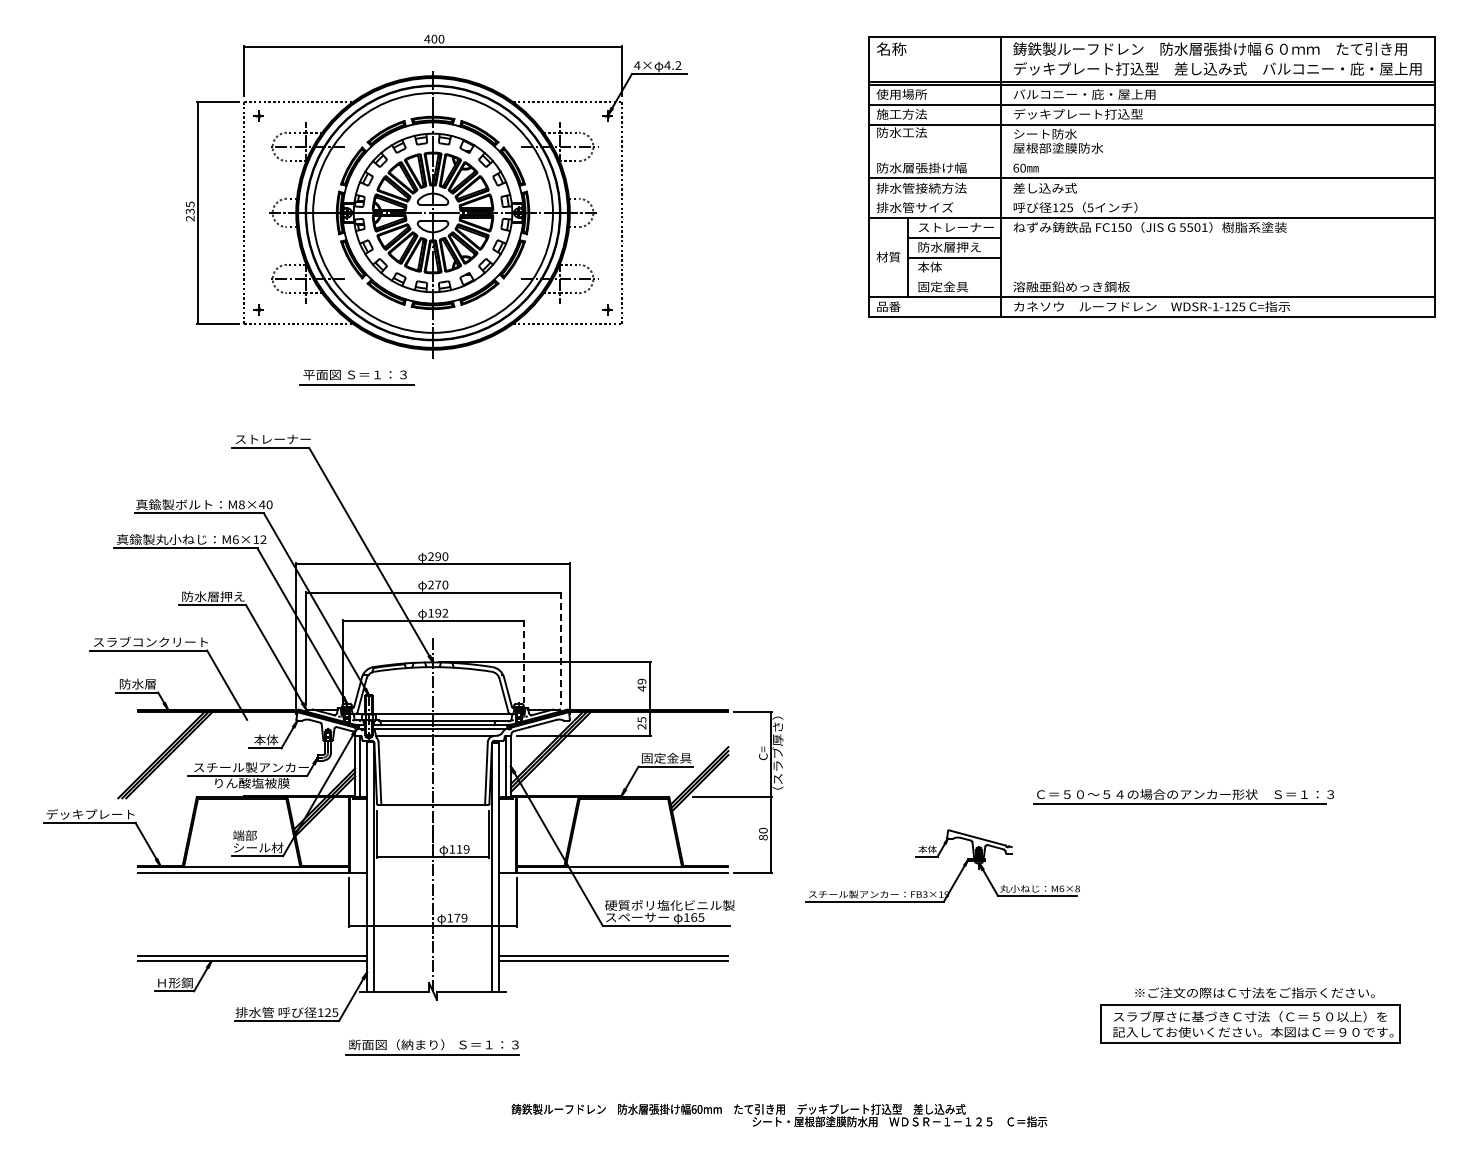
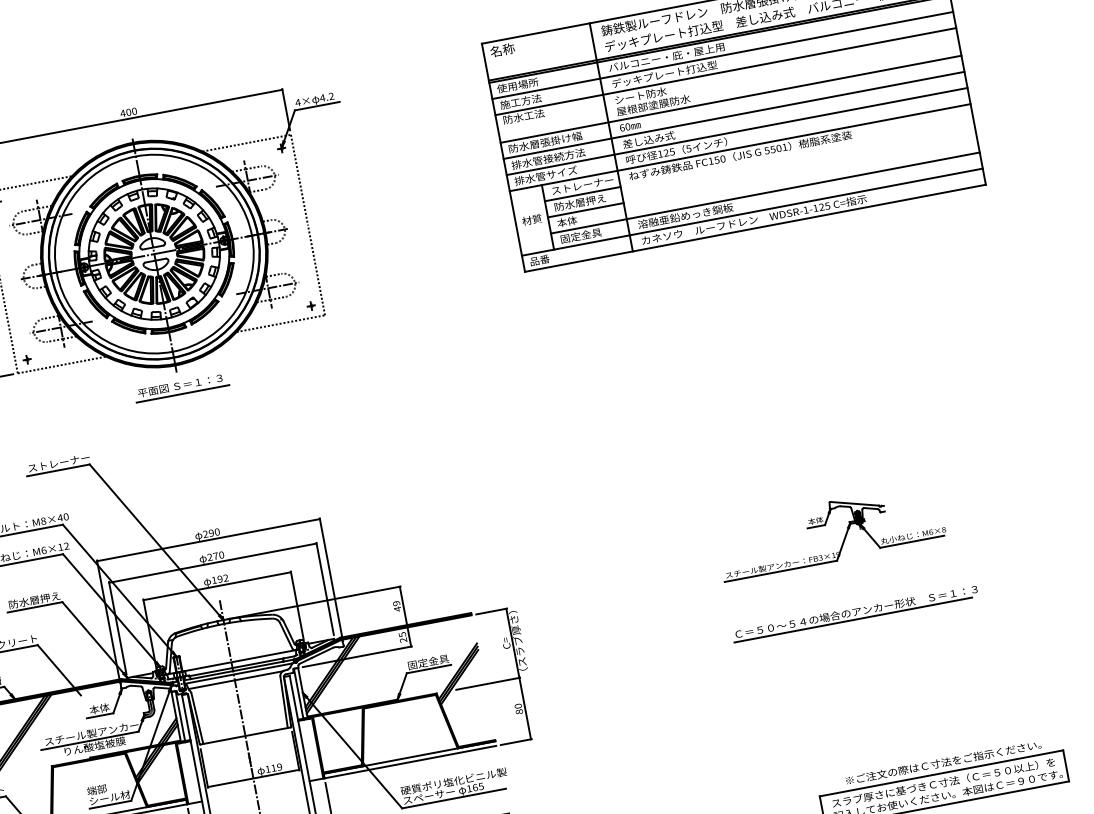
line: (1151, 158) -> (730, 99), added
line: (1151, 198) -> (737, 131), added
line: (1171, 277) -> (765, 193), added
part: (356, 377) -> (181, 387), moved
line: (560, 648) -> (325, 589), dashed -> solid
line: (523, 662) -> (297, 606), dashed -> solid
part: (938, 857) -> (825, 525), moved

